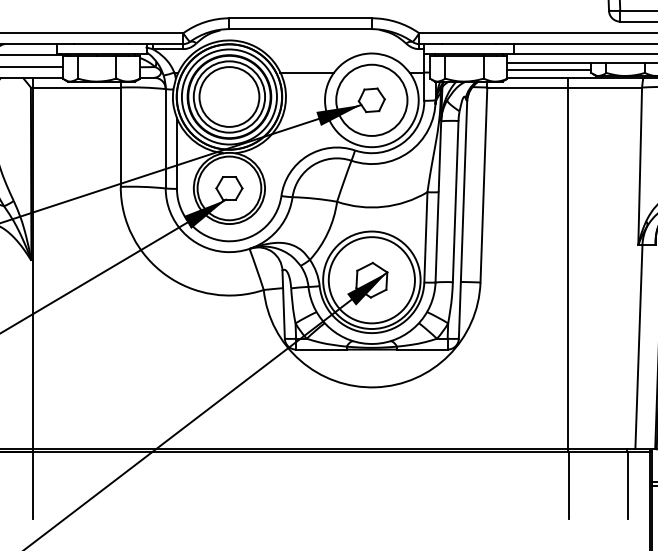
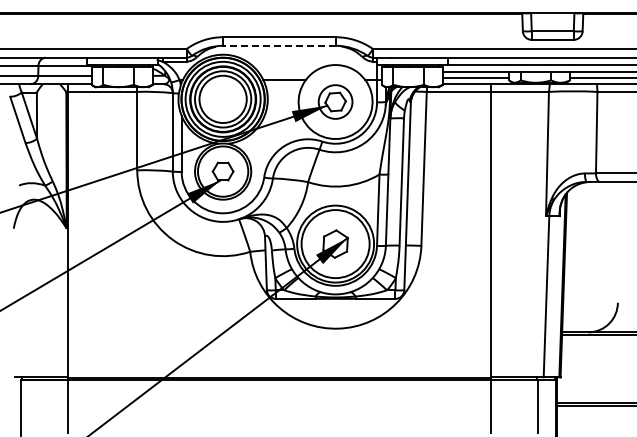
line: (299, 28) -> (278, 45), solid -> dashed
circle: (371, 99) -> (335, 101), size x0.6

